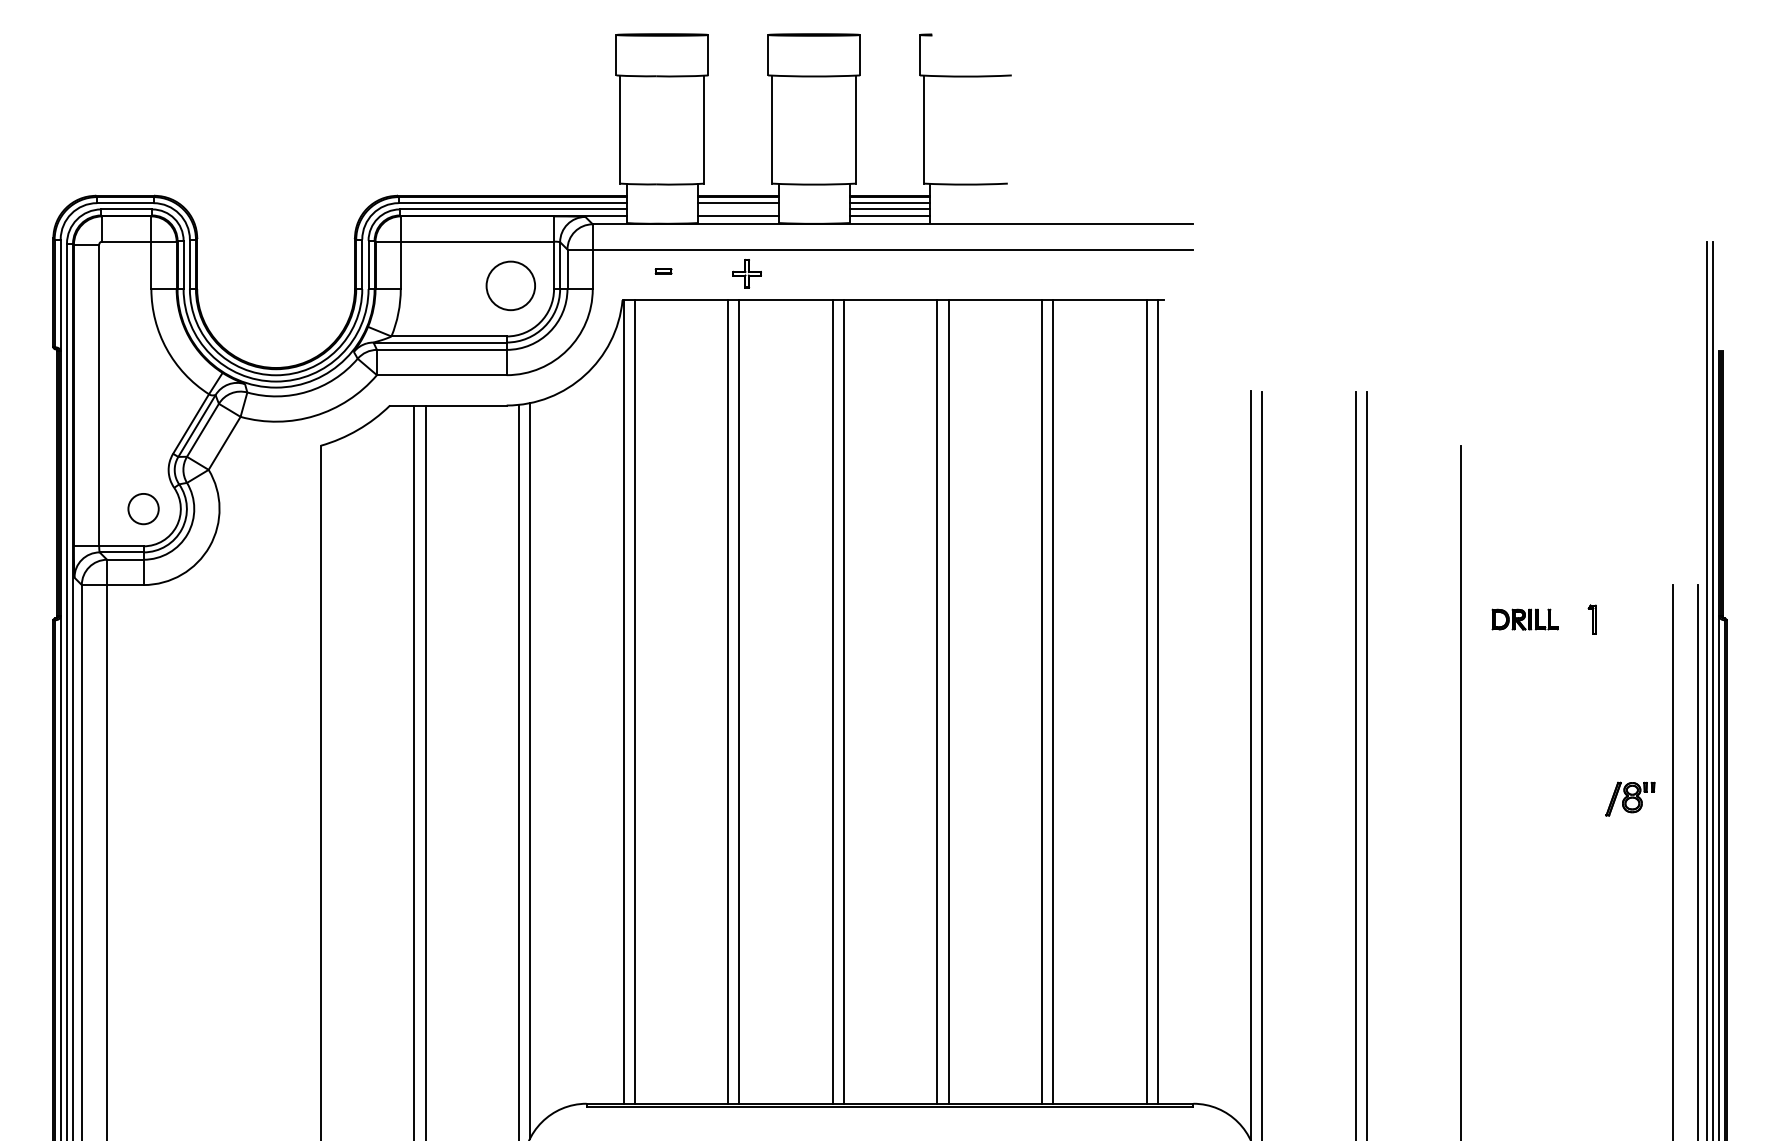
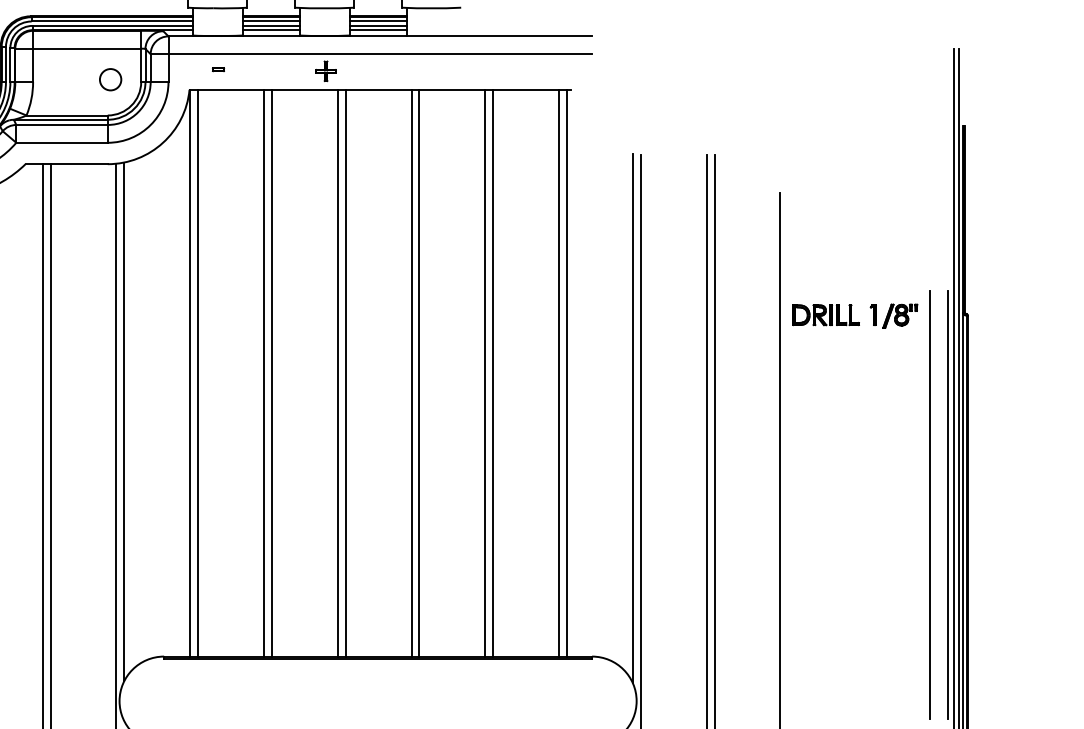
line: (737, 209) -> (270, 25), added
part: (746, 273) -> (325, 71), moved
circle: (510, 285) -> (110, 79), size x0.62
part: (1524, 619) -> (825, 315), size x1.43
part: (1630, 798) -> (900, 315), moved

